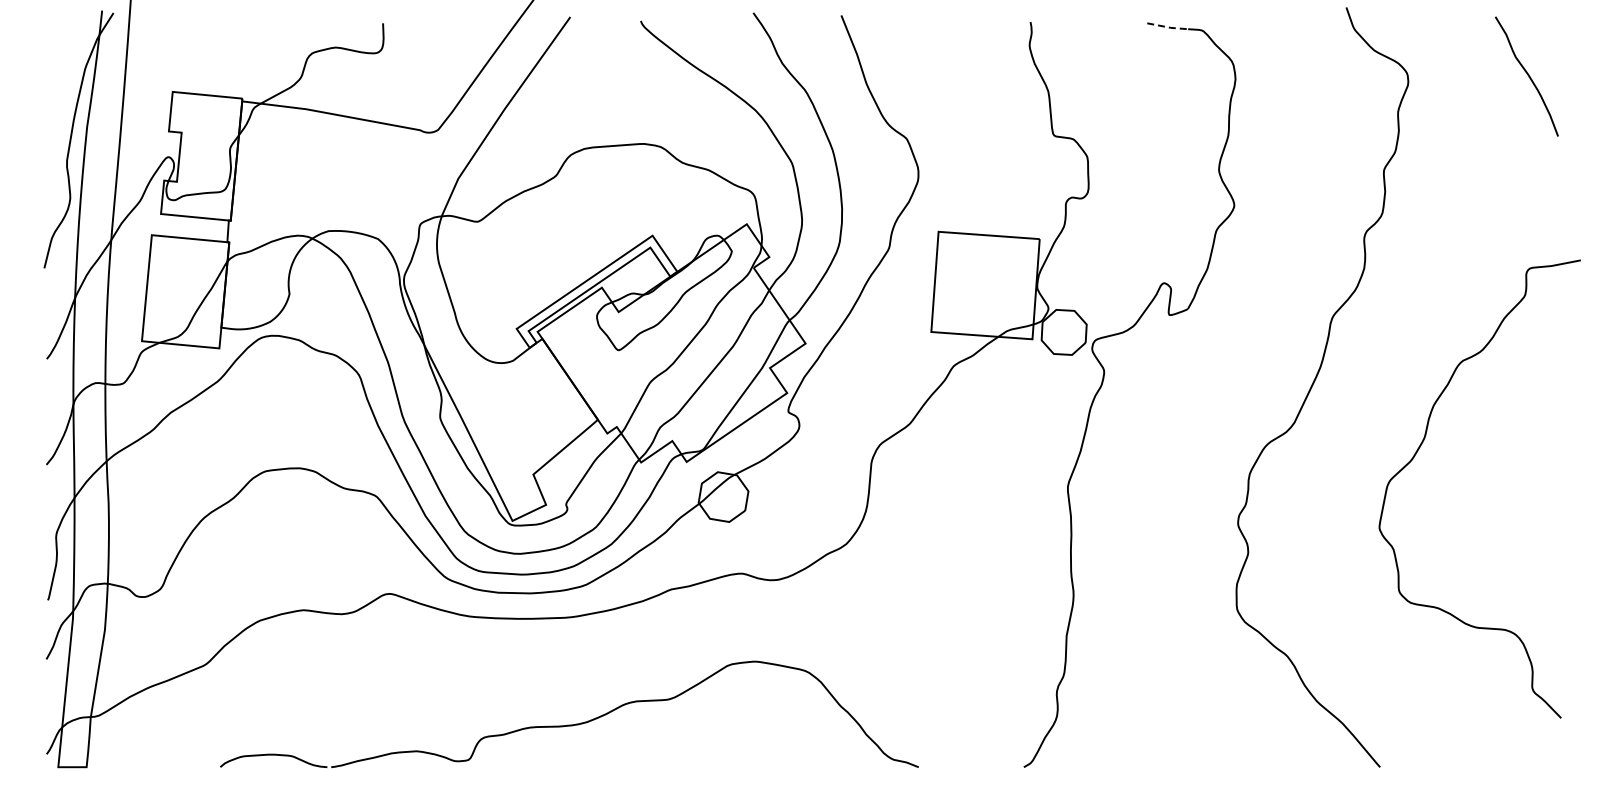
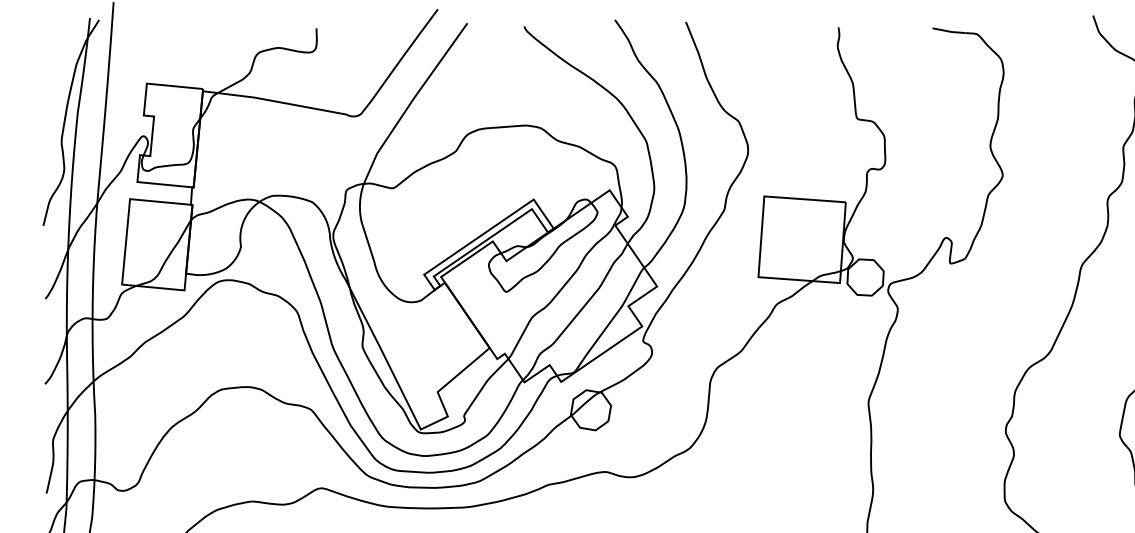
line: (1168, 27) -> (949, 31), dashed -> solid

